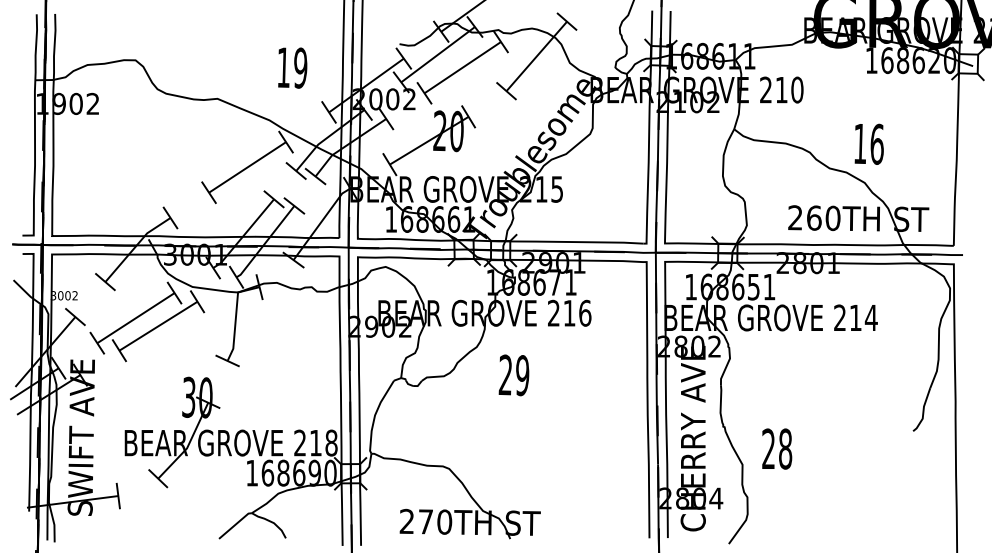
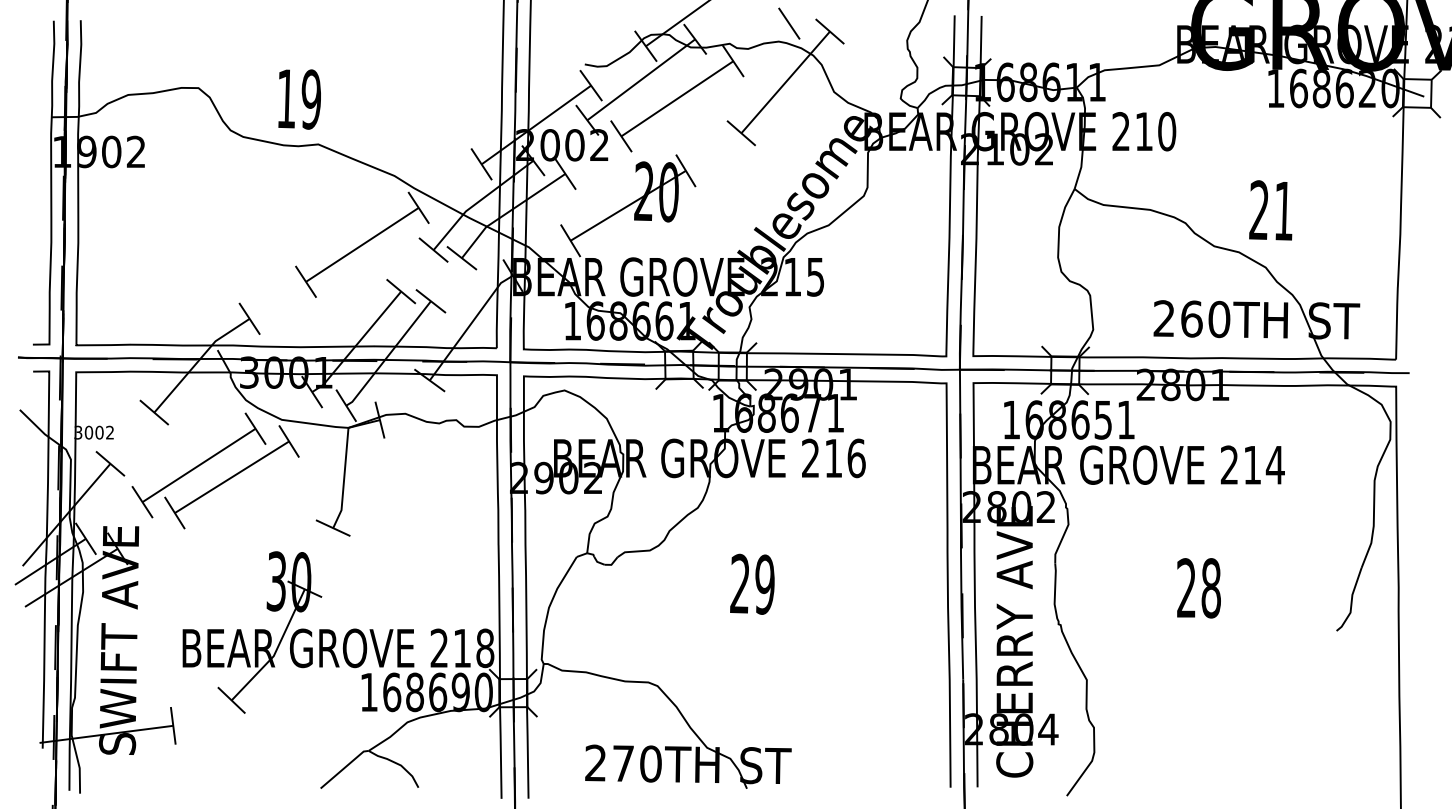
line: (539, 16) -> (789, 23), added
text: (292, 67) -> (299, 98), moved
text: (868, 143) -> (1271, 209), 16 -> 21
text: (513, 375) -> (751, 584), moved
text: (777, 448) -> (1199, 587), moved

